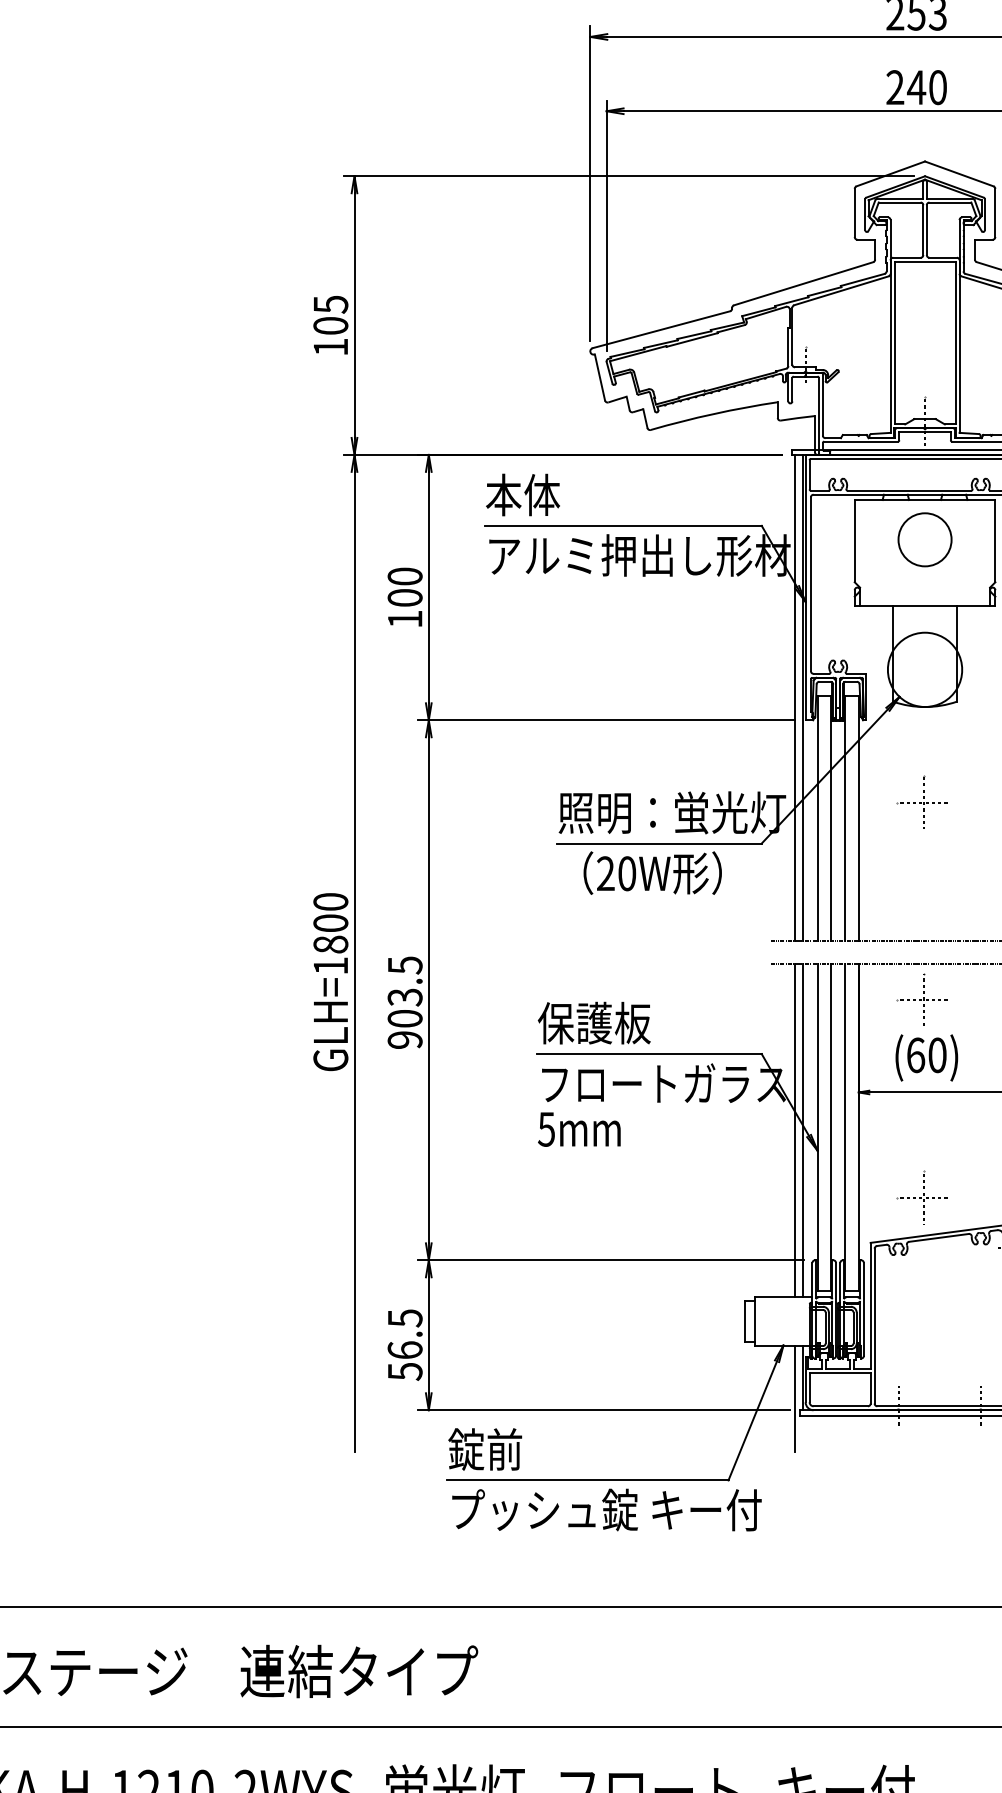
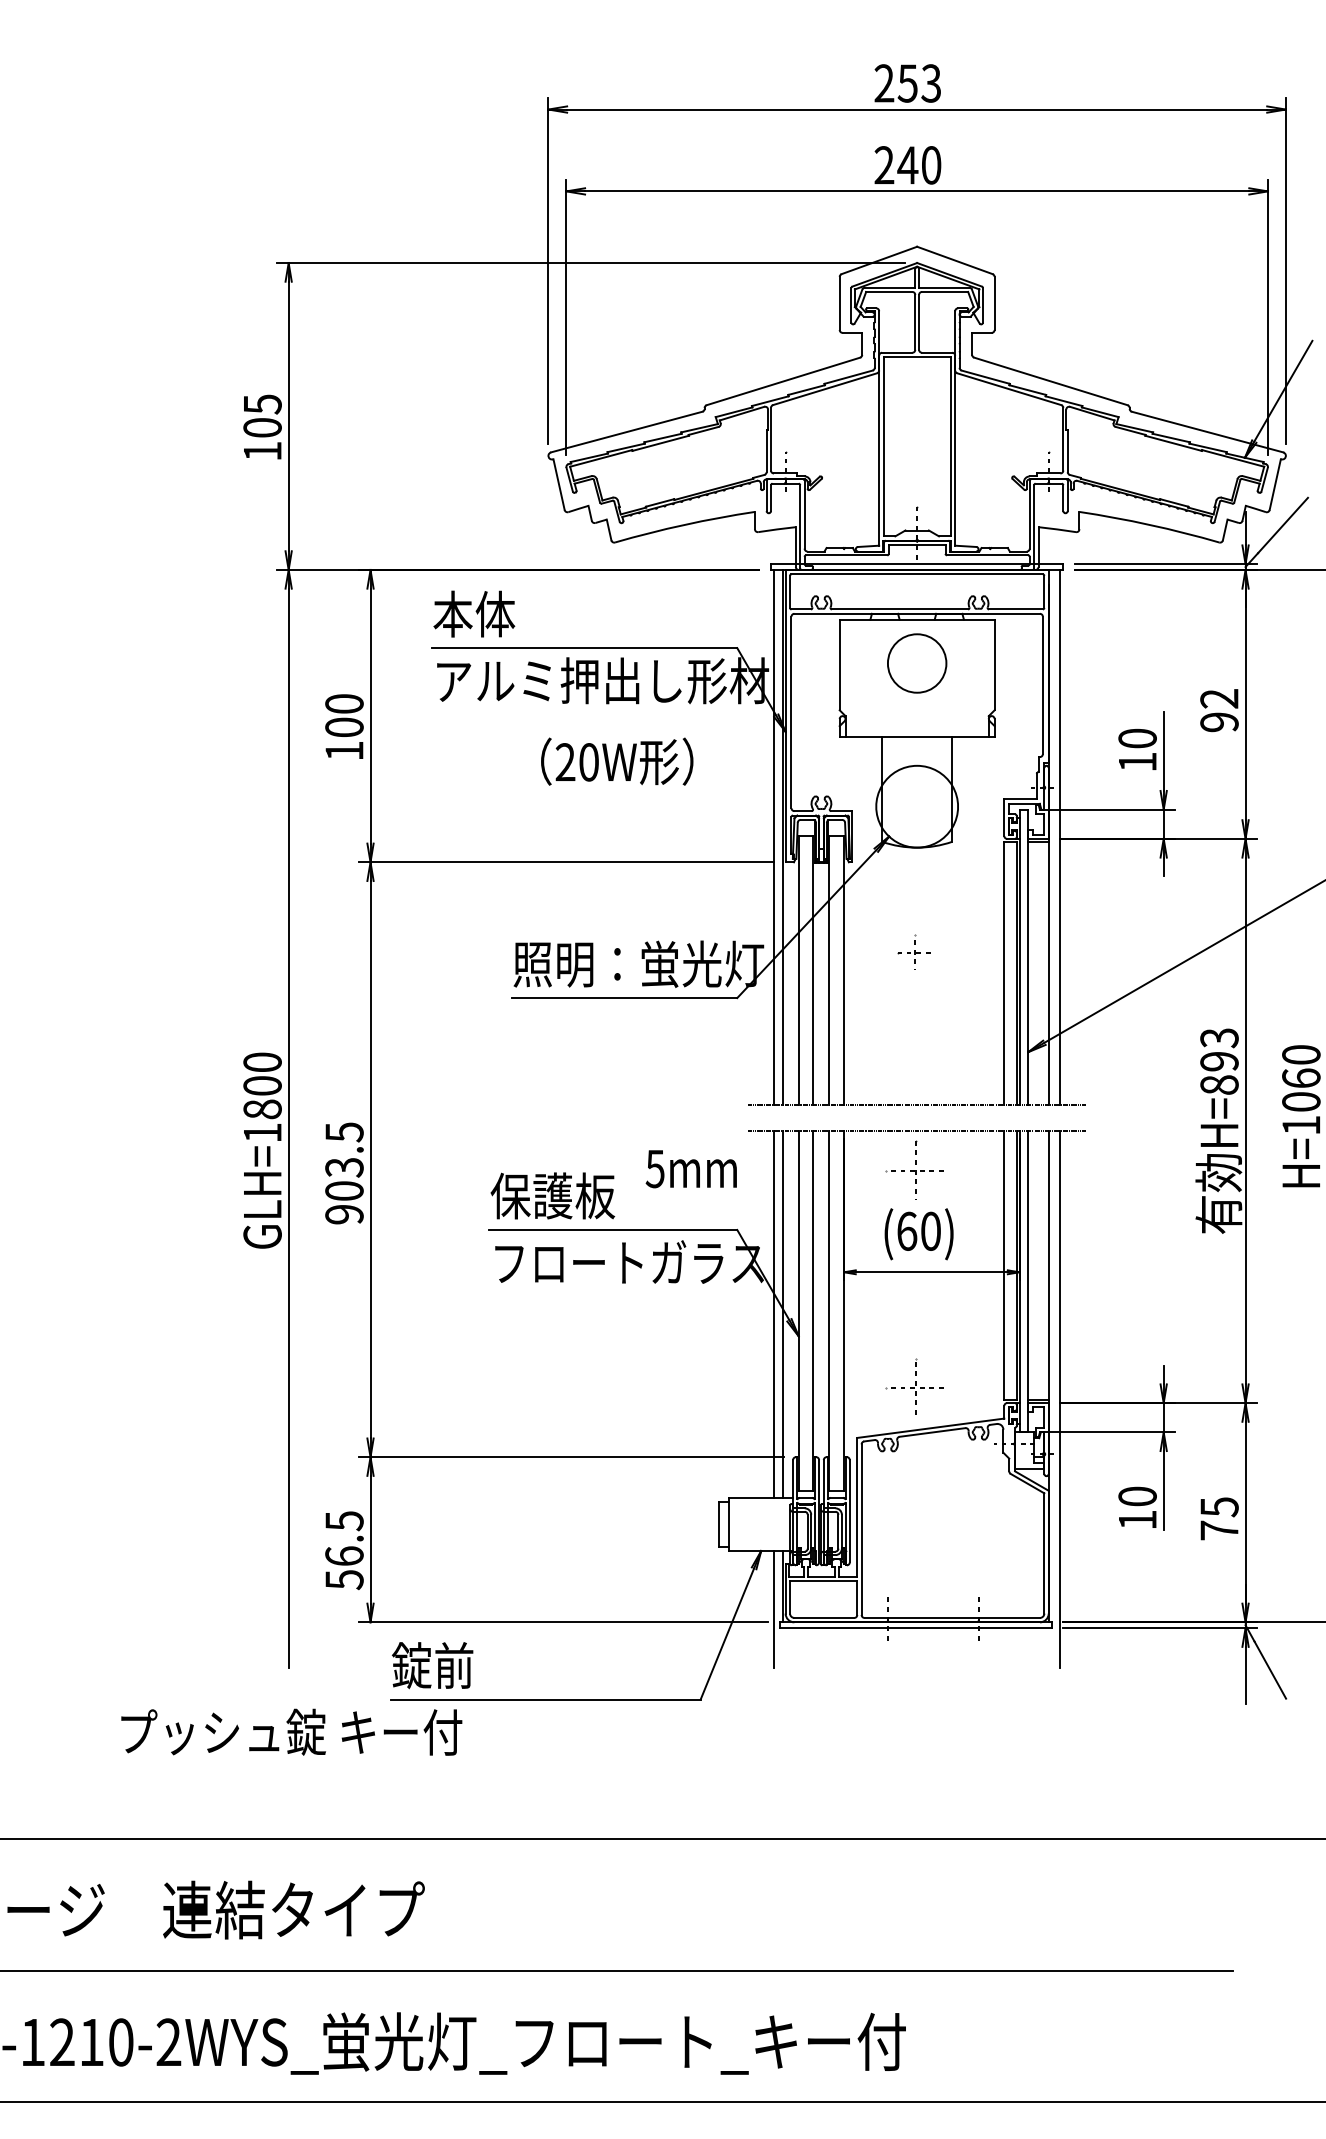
part: (922, 802) -> (914, 952), size x0.6
text: (653, 872) -> (617, 761), moved
text: (578, 1129) -> (690, 1169), moved
text: (606, 1509) -> (291, 1731), moved

